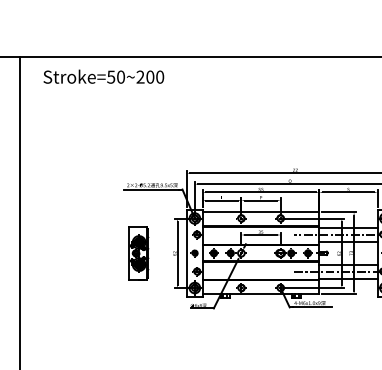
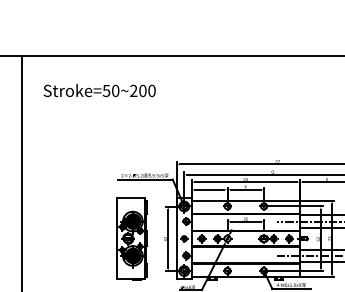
text: (103, 76) -> (99, 90), moved
part: (138, 253) -> (131, 238), size x1.67

